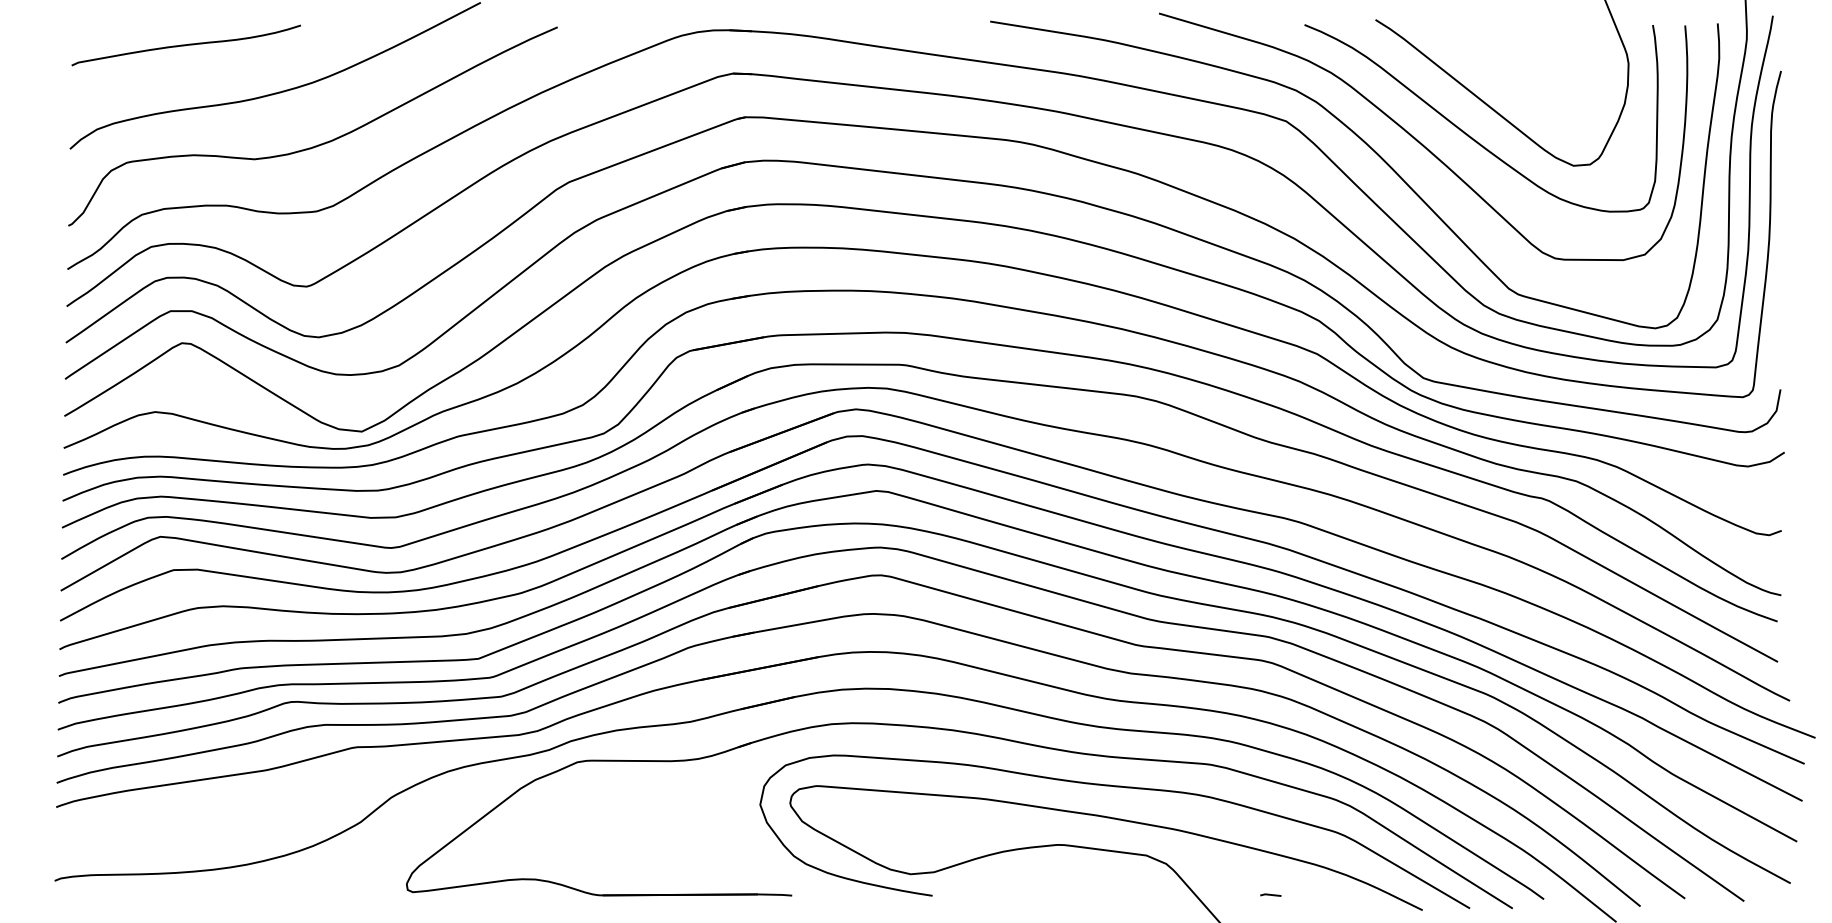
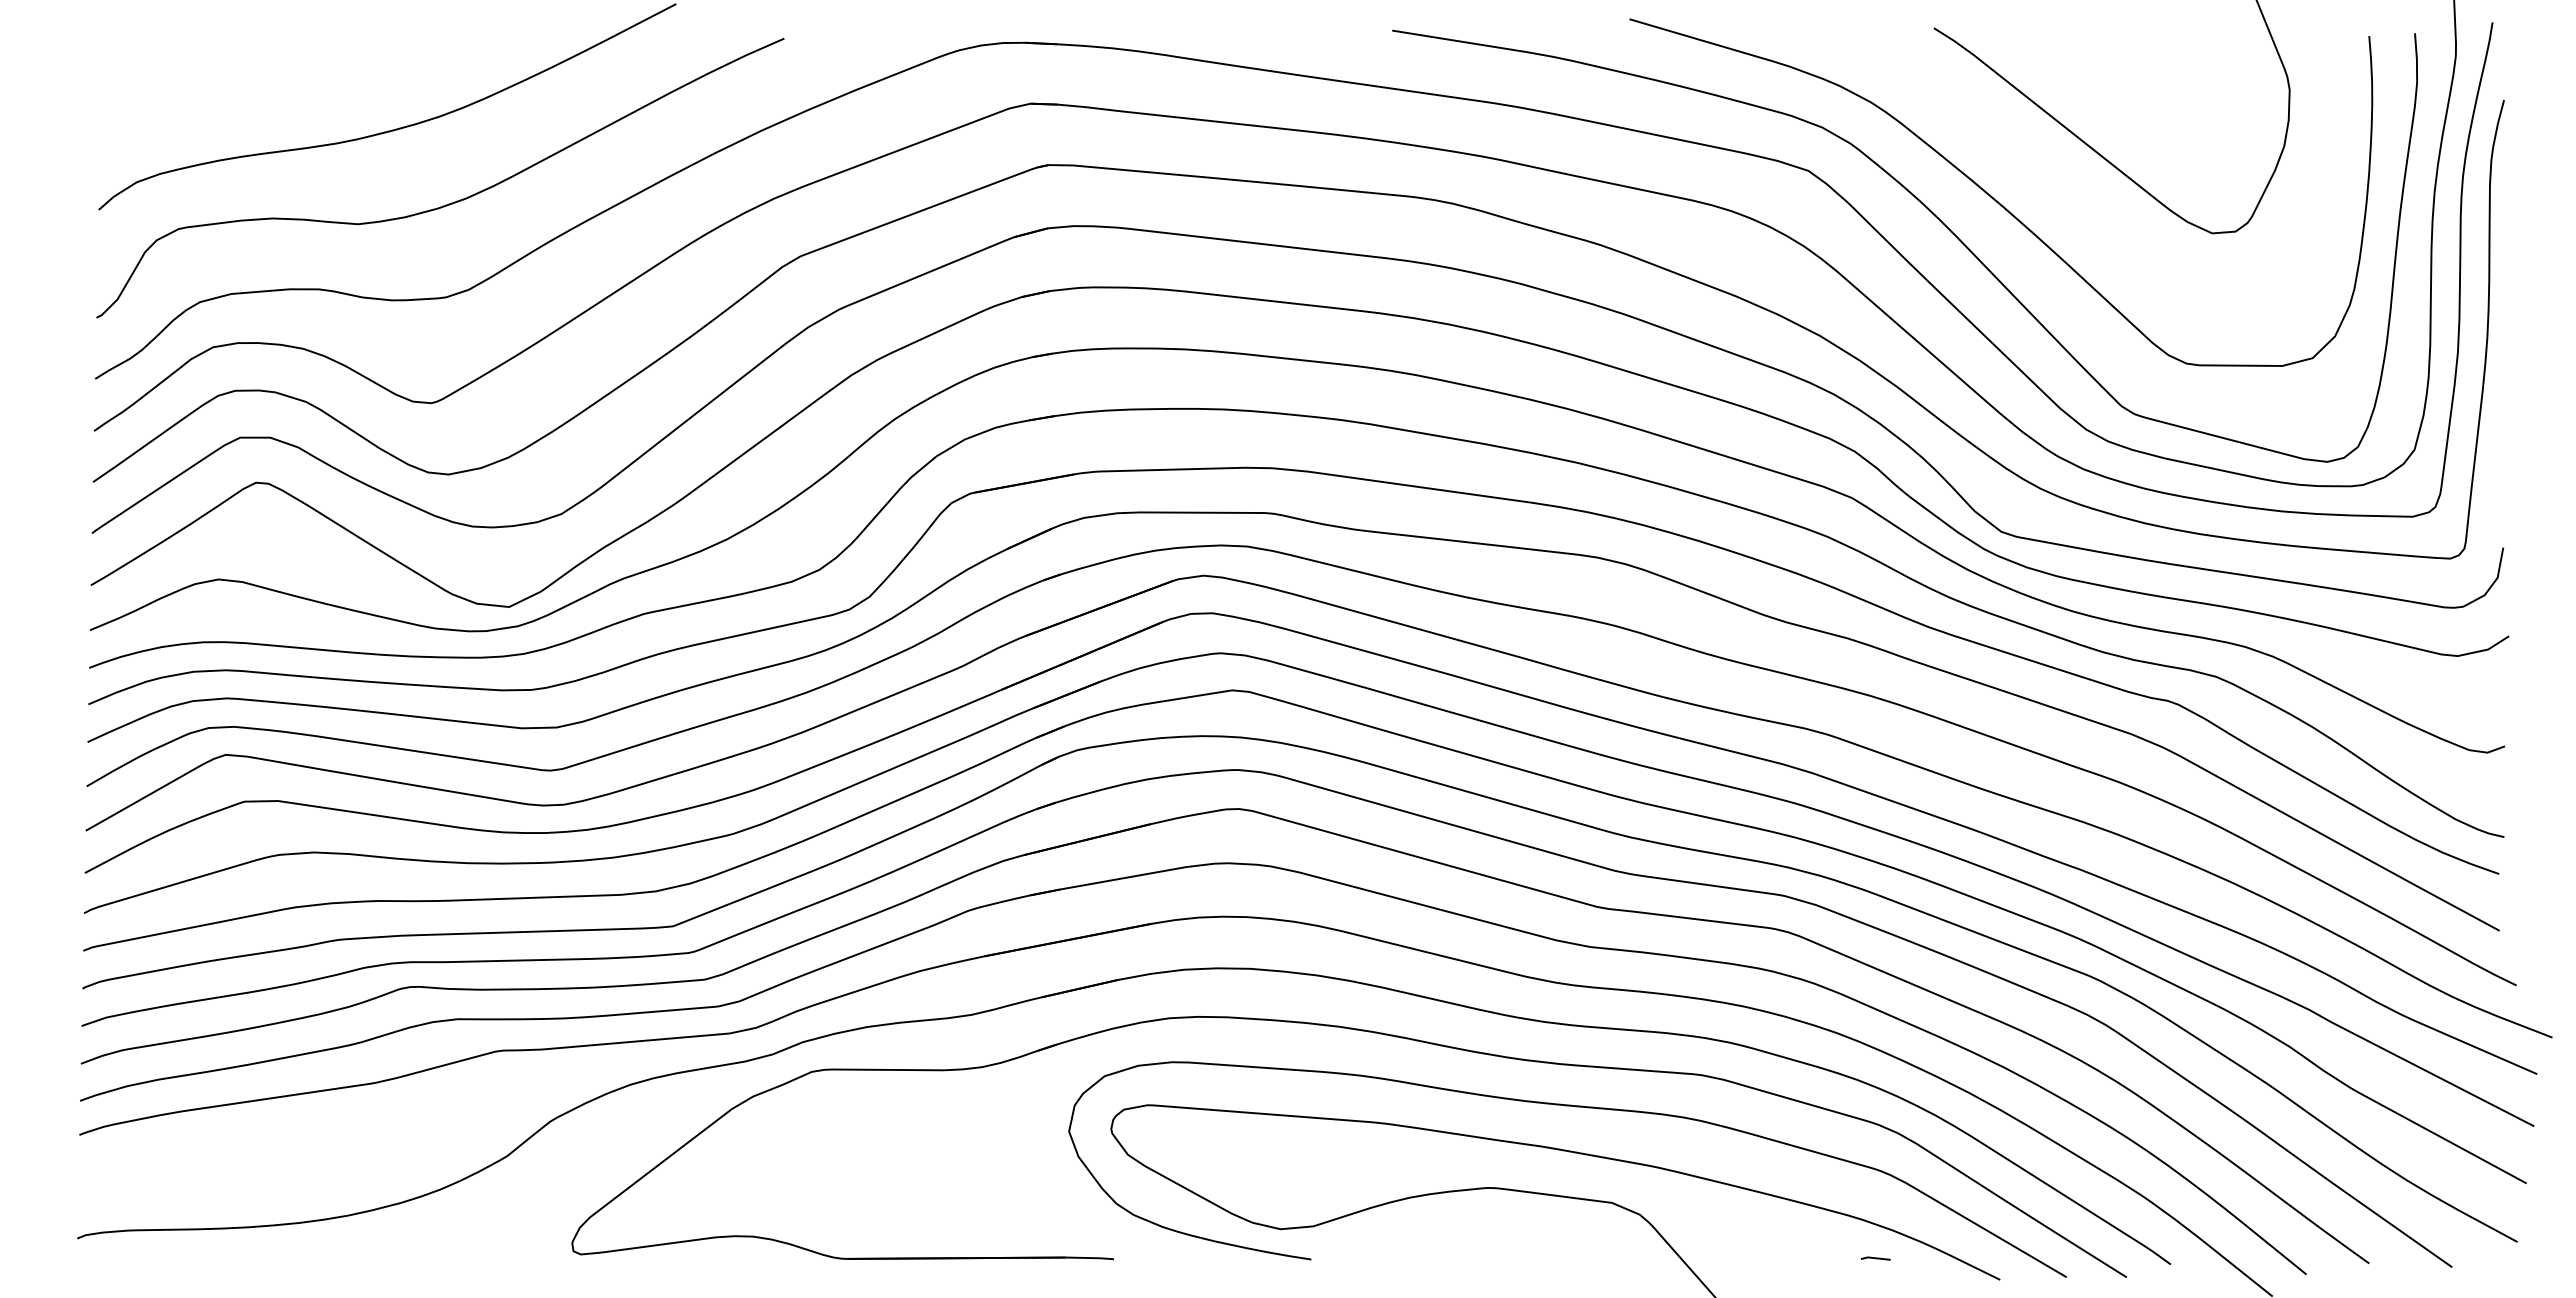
curve: (186, 45) -> (262, 64), removed
curve: (1468, 134) -> (2064, 189), removed
line: (1270, 895) -> (1875, 1258), moved

